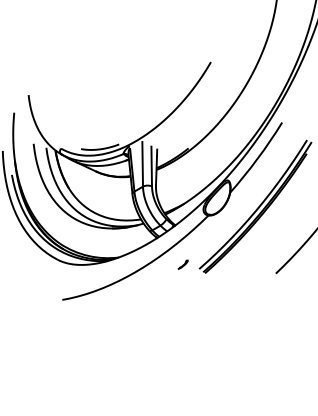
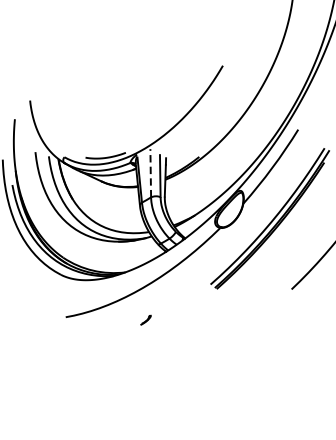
line: (142, 164) -> (150, 173), solid -> dashed
part: (182, 264) -> (145, 319), moved

